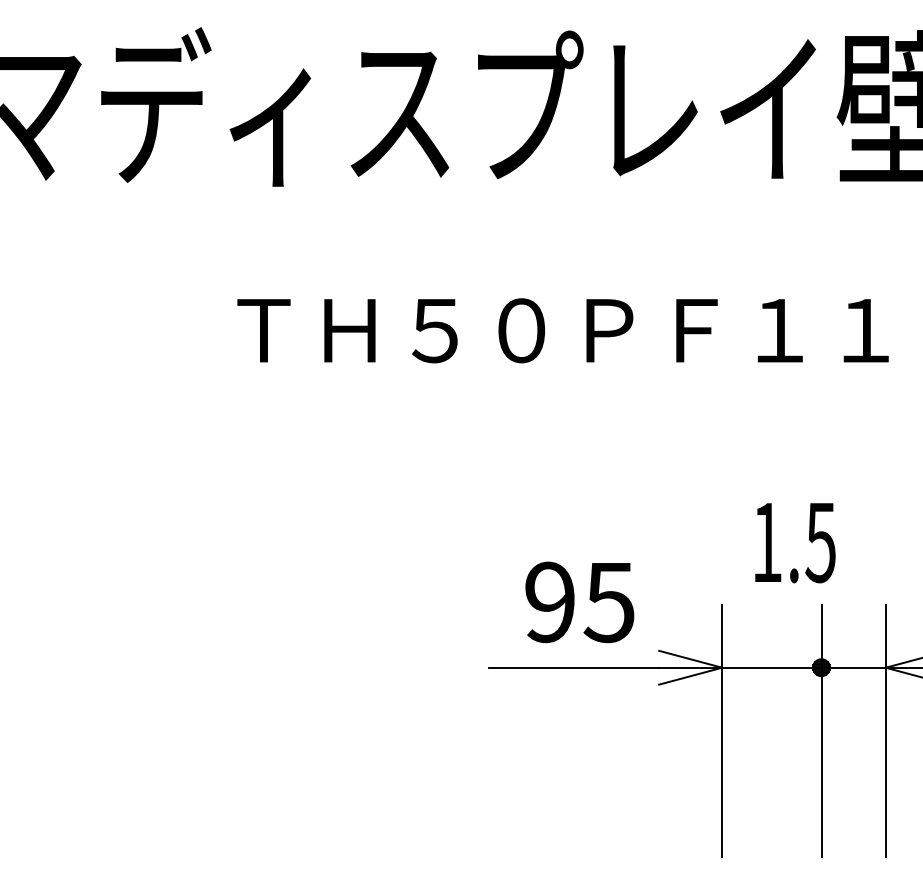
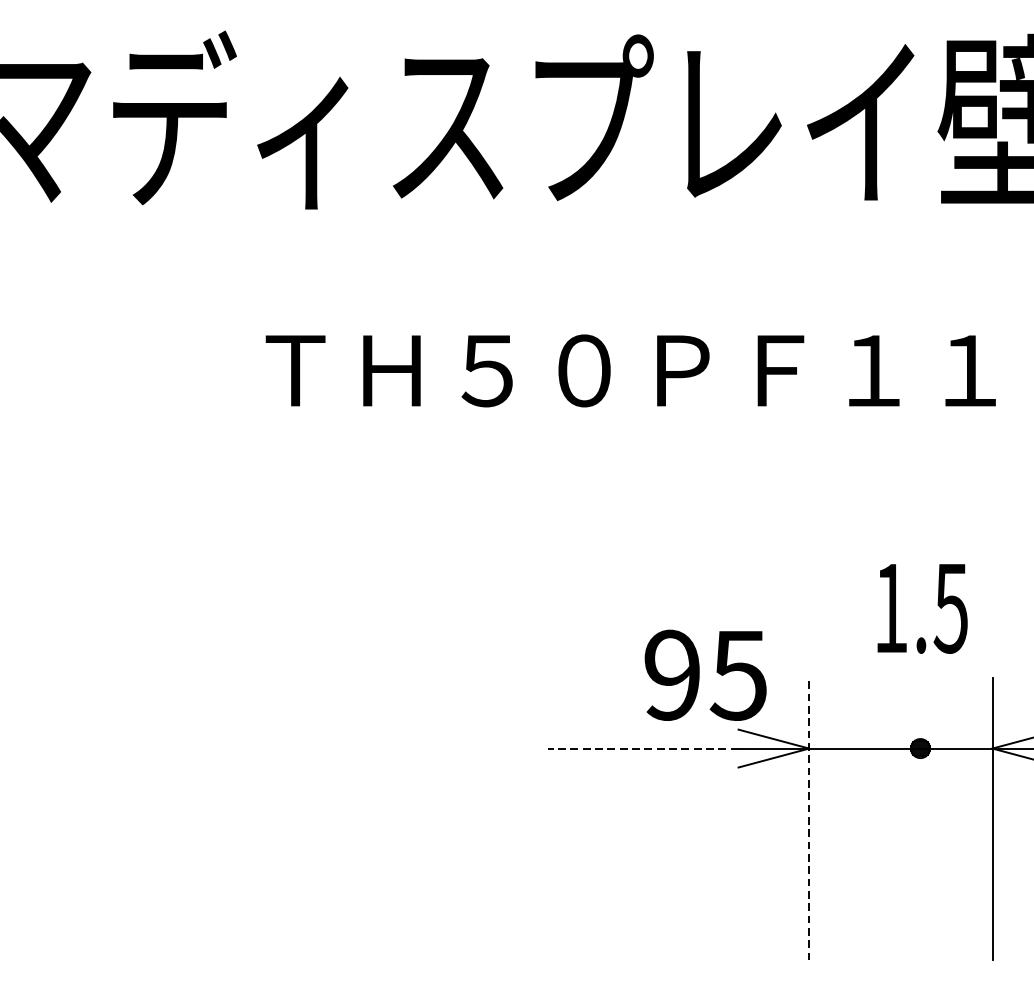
text: (795, 543) -> (922, 609), moved
text: (579, 602) -> (705, 675), moved
line: (573, 667) -> (642, 748), solid -> dashed
line: (722, 730) -> (809, 818), solid -> dashed
line: (821, 730) -> (920, 818), removed

